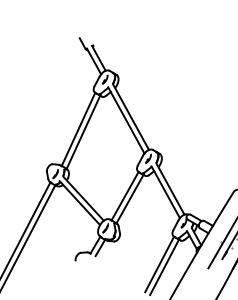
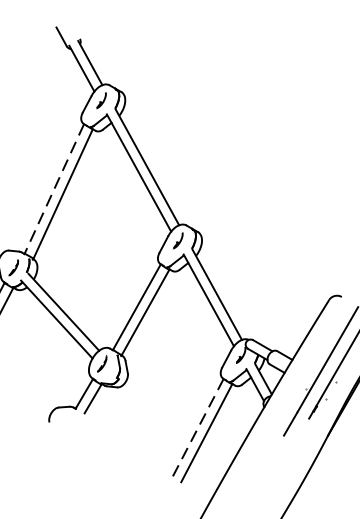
line: (78, 129) -> (54, 189), solid -> dashed
line: (159, 264) -> (197, 428), solid -> dashed

